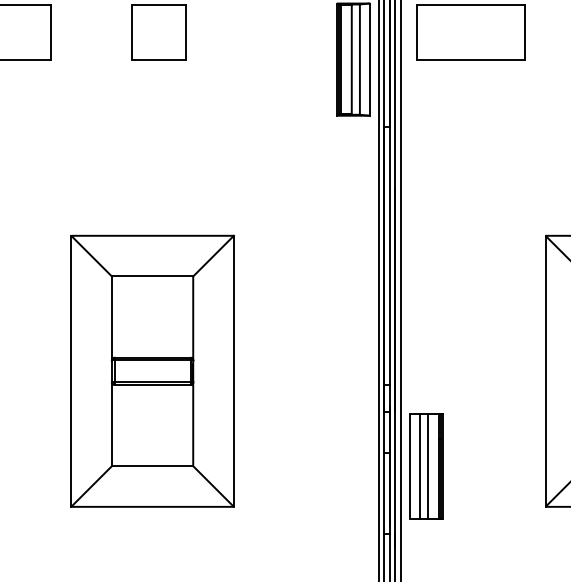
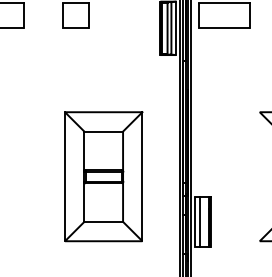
part: (152, 370) -> (103, 176), moved
line: (544, 370) -> (259, 176), removed
line: (427, 465) -> (203, 221), removed

